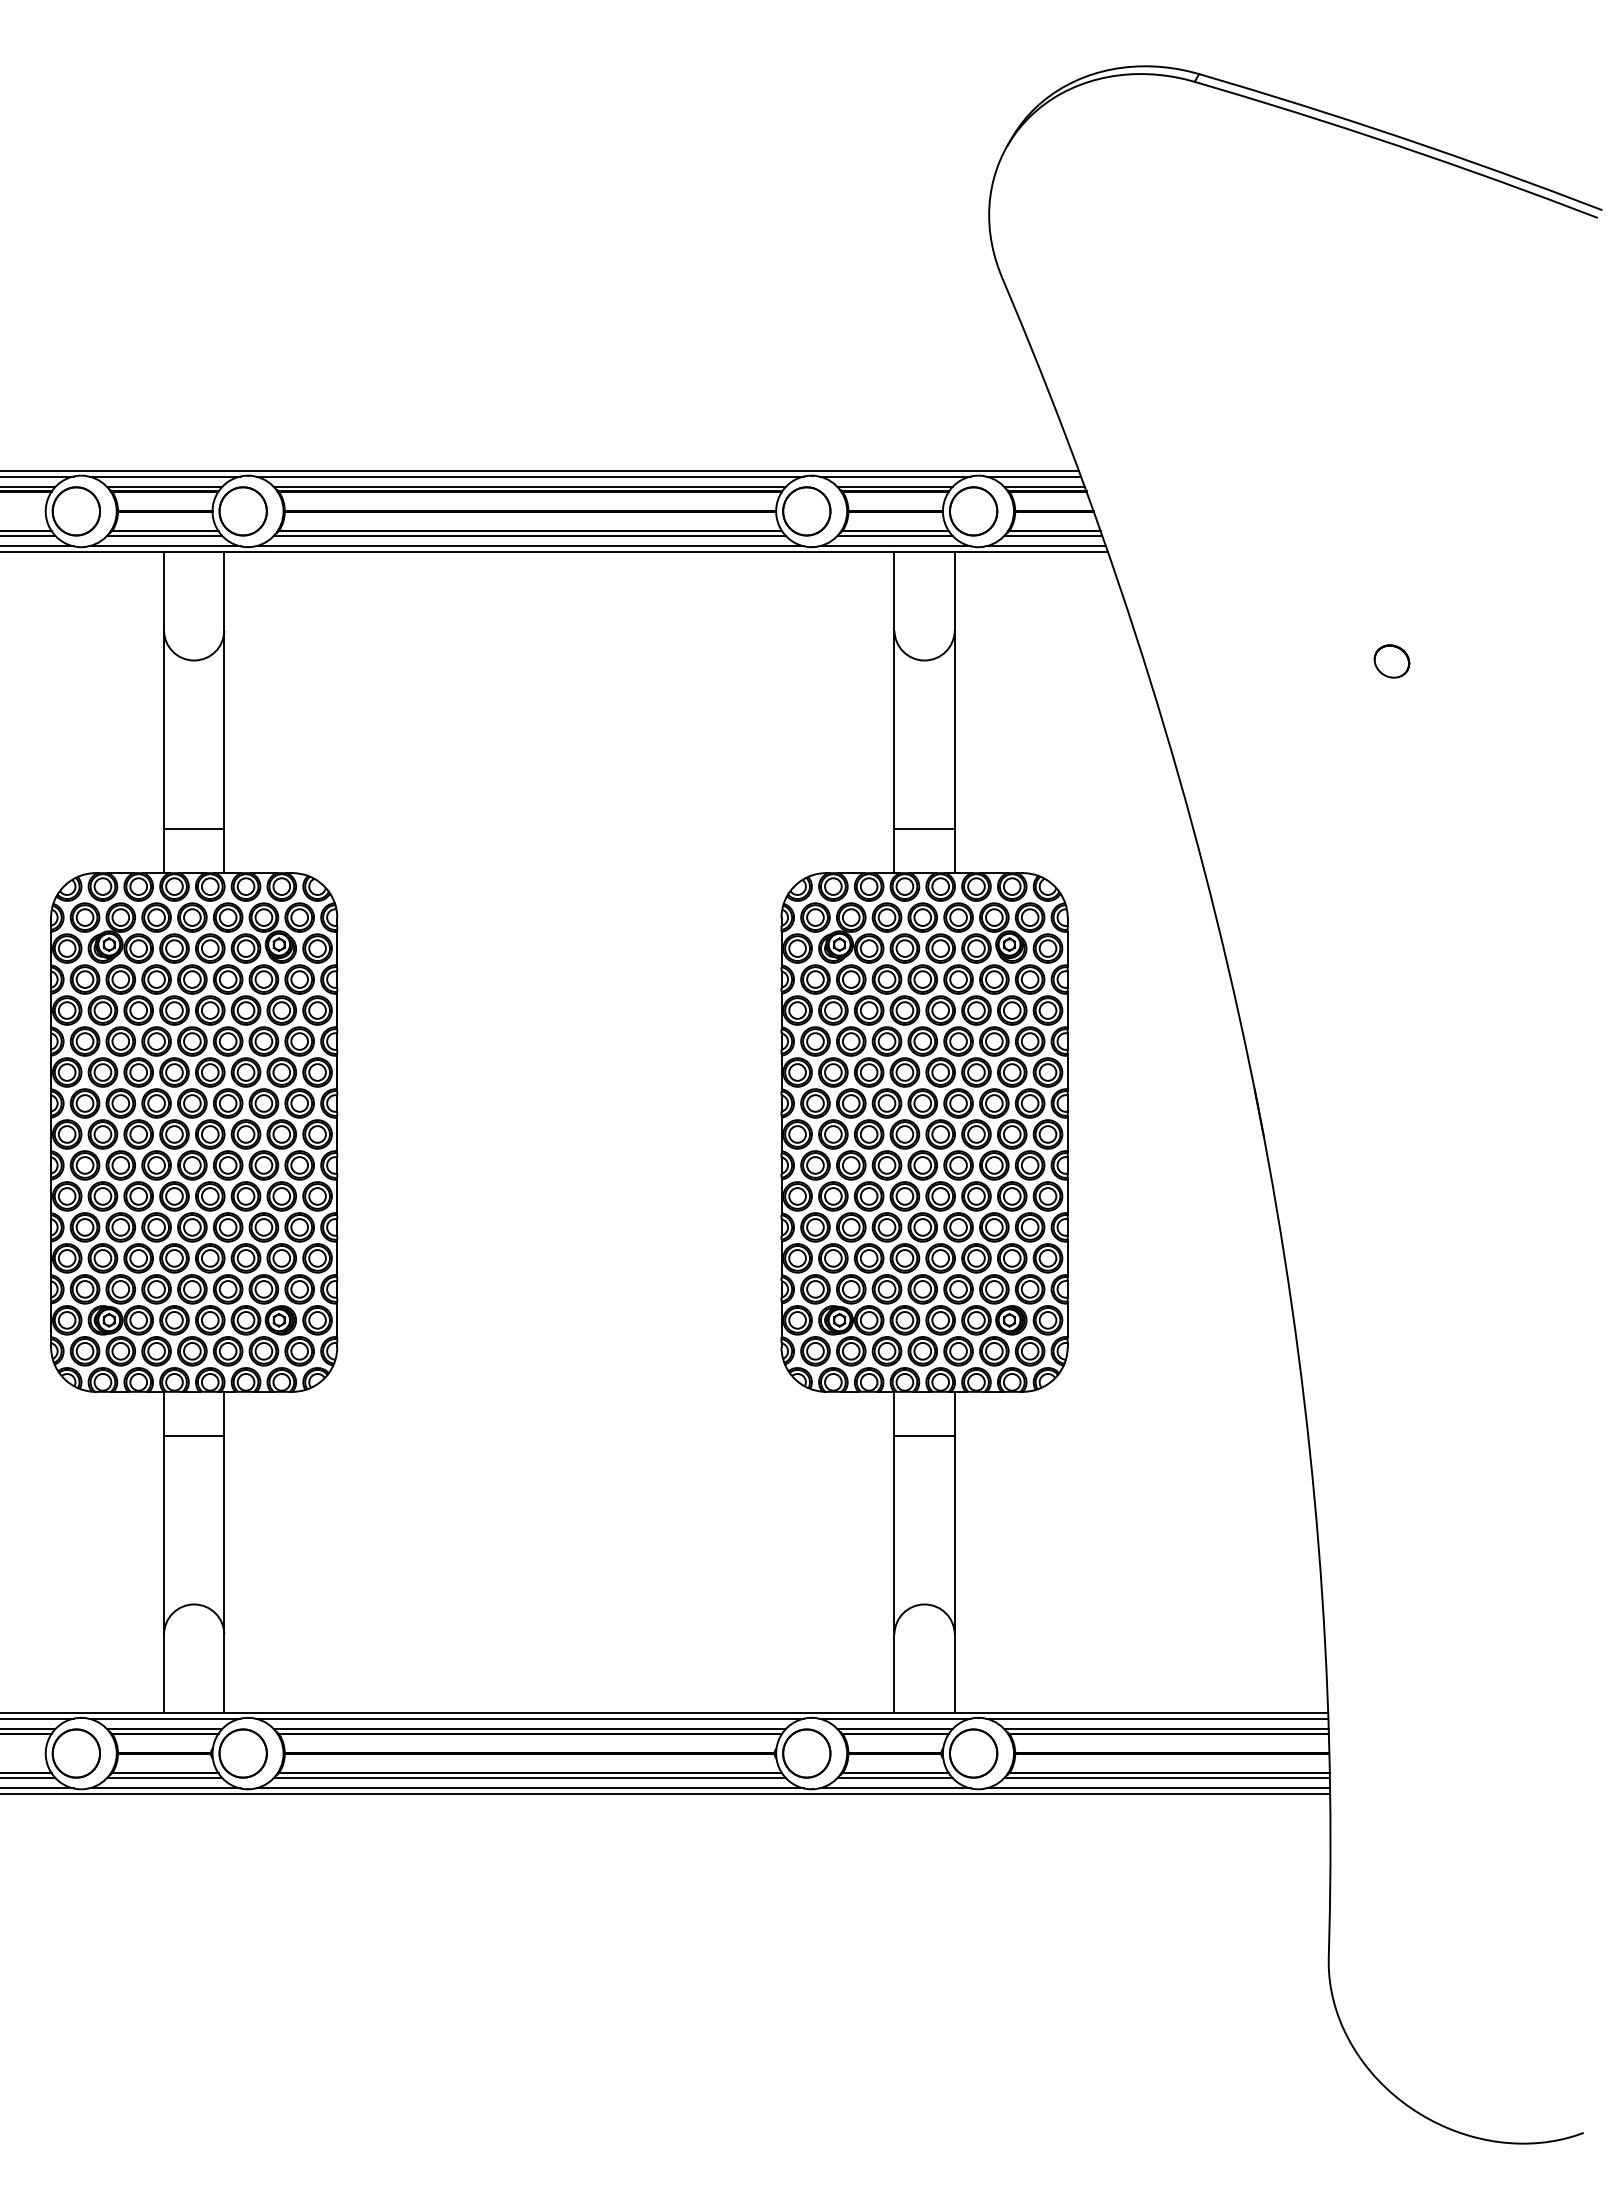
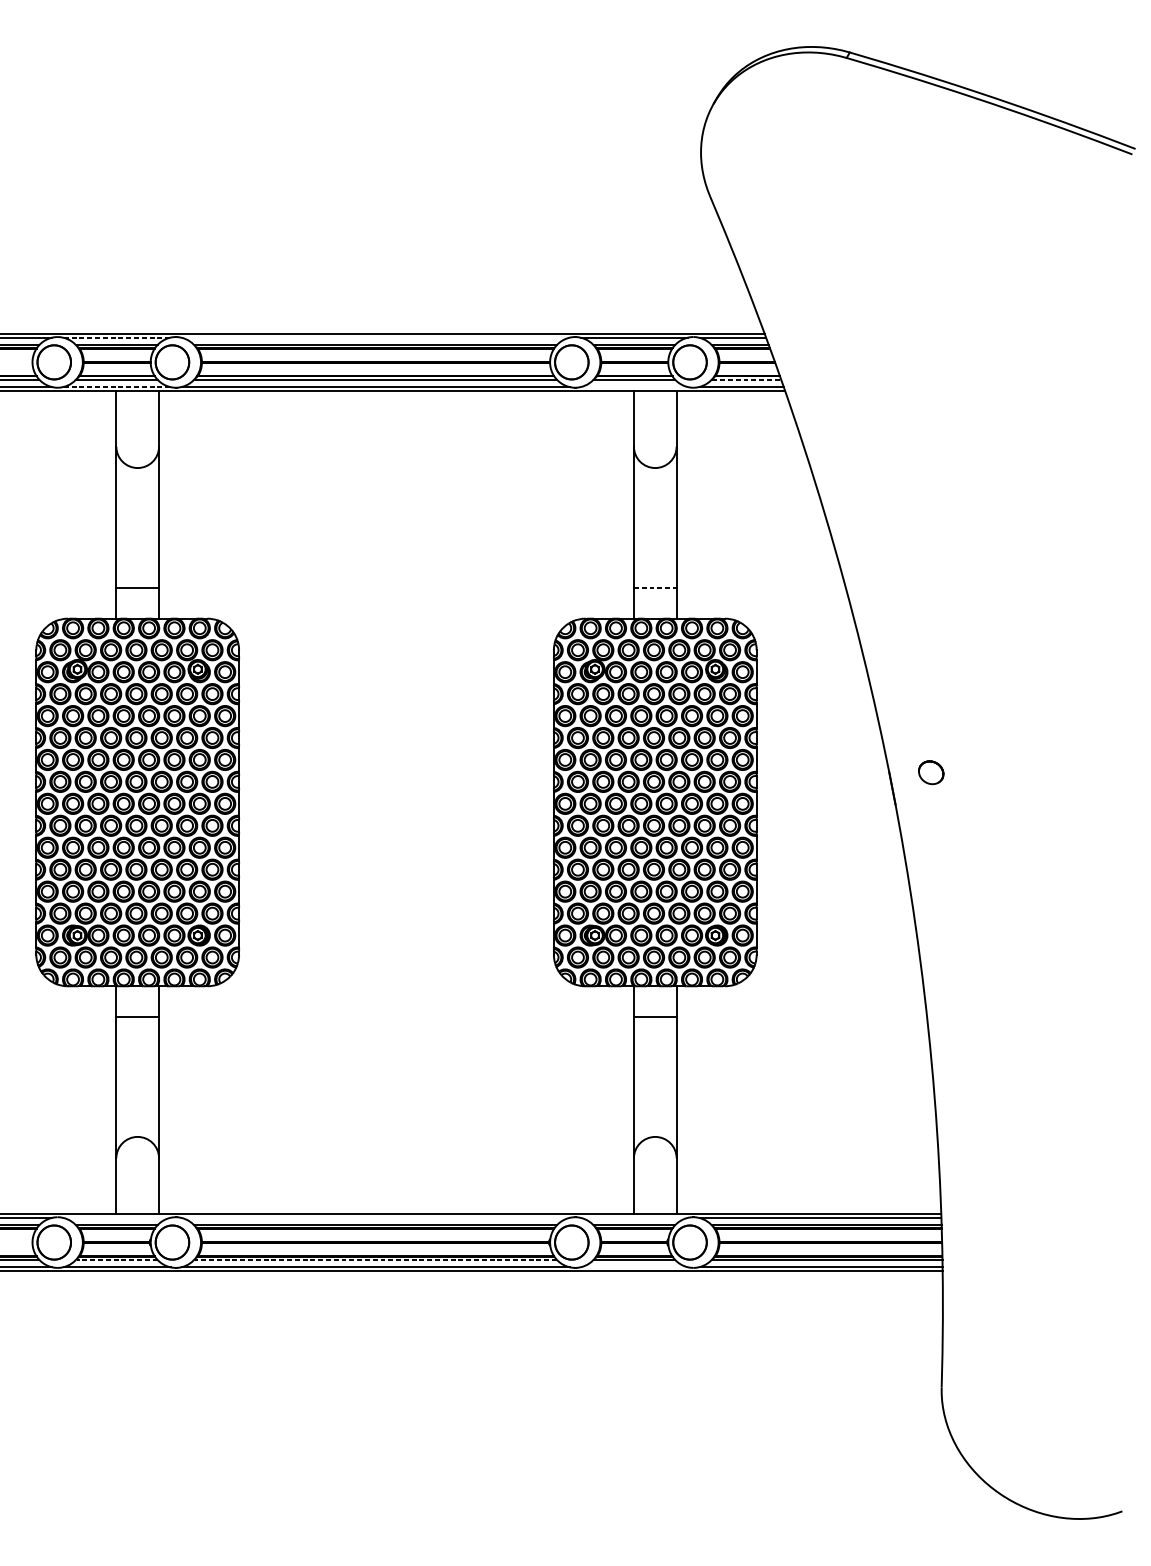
line: (165, 476) -> (117, 337), solid -> dashed
line: (530, 476) -> (376, 337), removed
line: (1053, 535) -> (746, 379), solid -> dashed
line: (165, 546) -> (117, 387), solid -> dashed
line: (895, 546) -> (634, 387), removed
part: (1391, 661) -> (930, 772), moved
line: (925, 829) -> (655, 587), solid -> dashed
line: (164, 1718) -> (116, 1217), removed
line: (530, 1718) -> (376, 1217), removed
line: (895, 1718) -> (634, 1217), removed
line: (164, 1777) -> (116, 1259), solid -> dashed
line: (530, 1777) -> (376, 1259), solid -> dashed
line: (895, 1788) -> (634, 1267), removed

